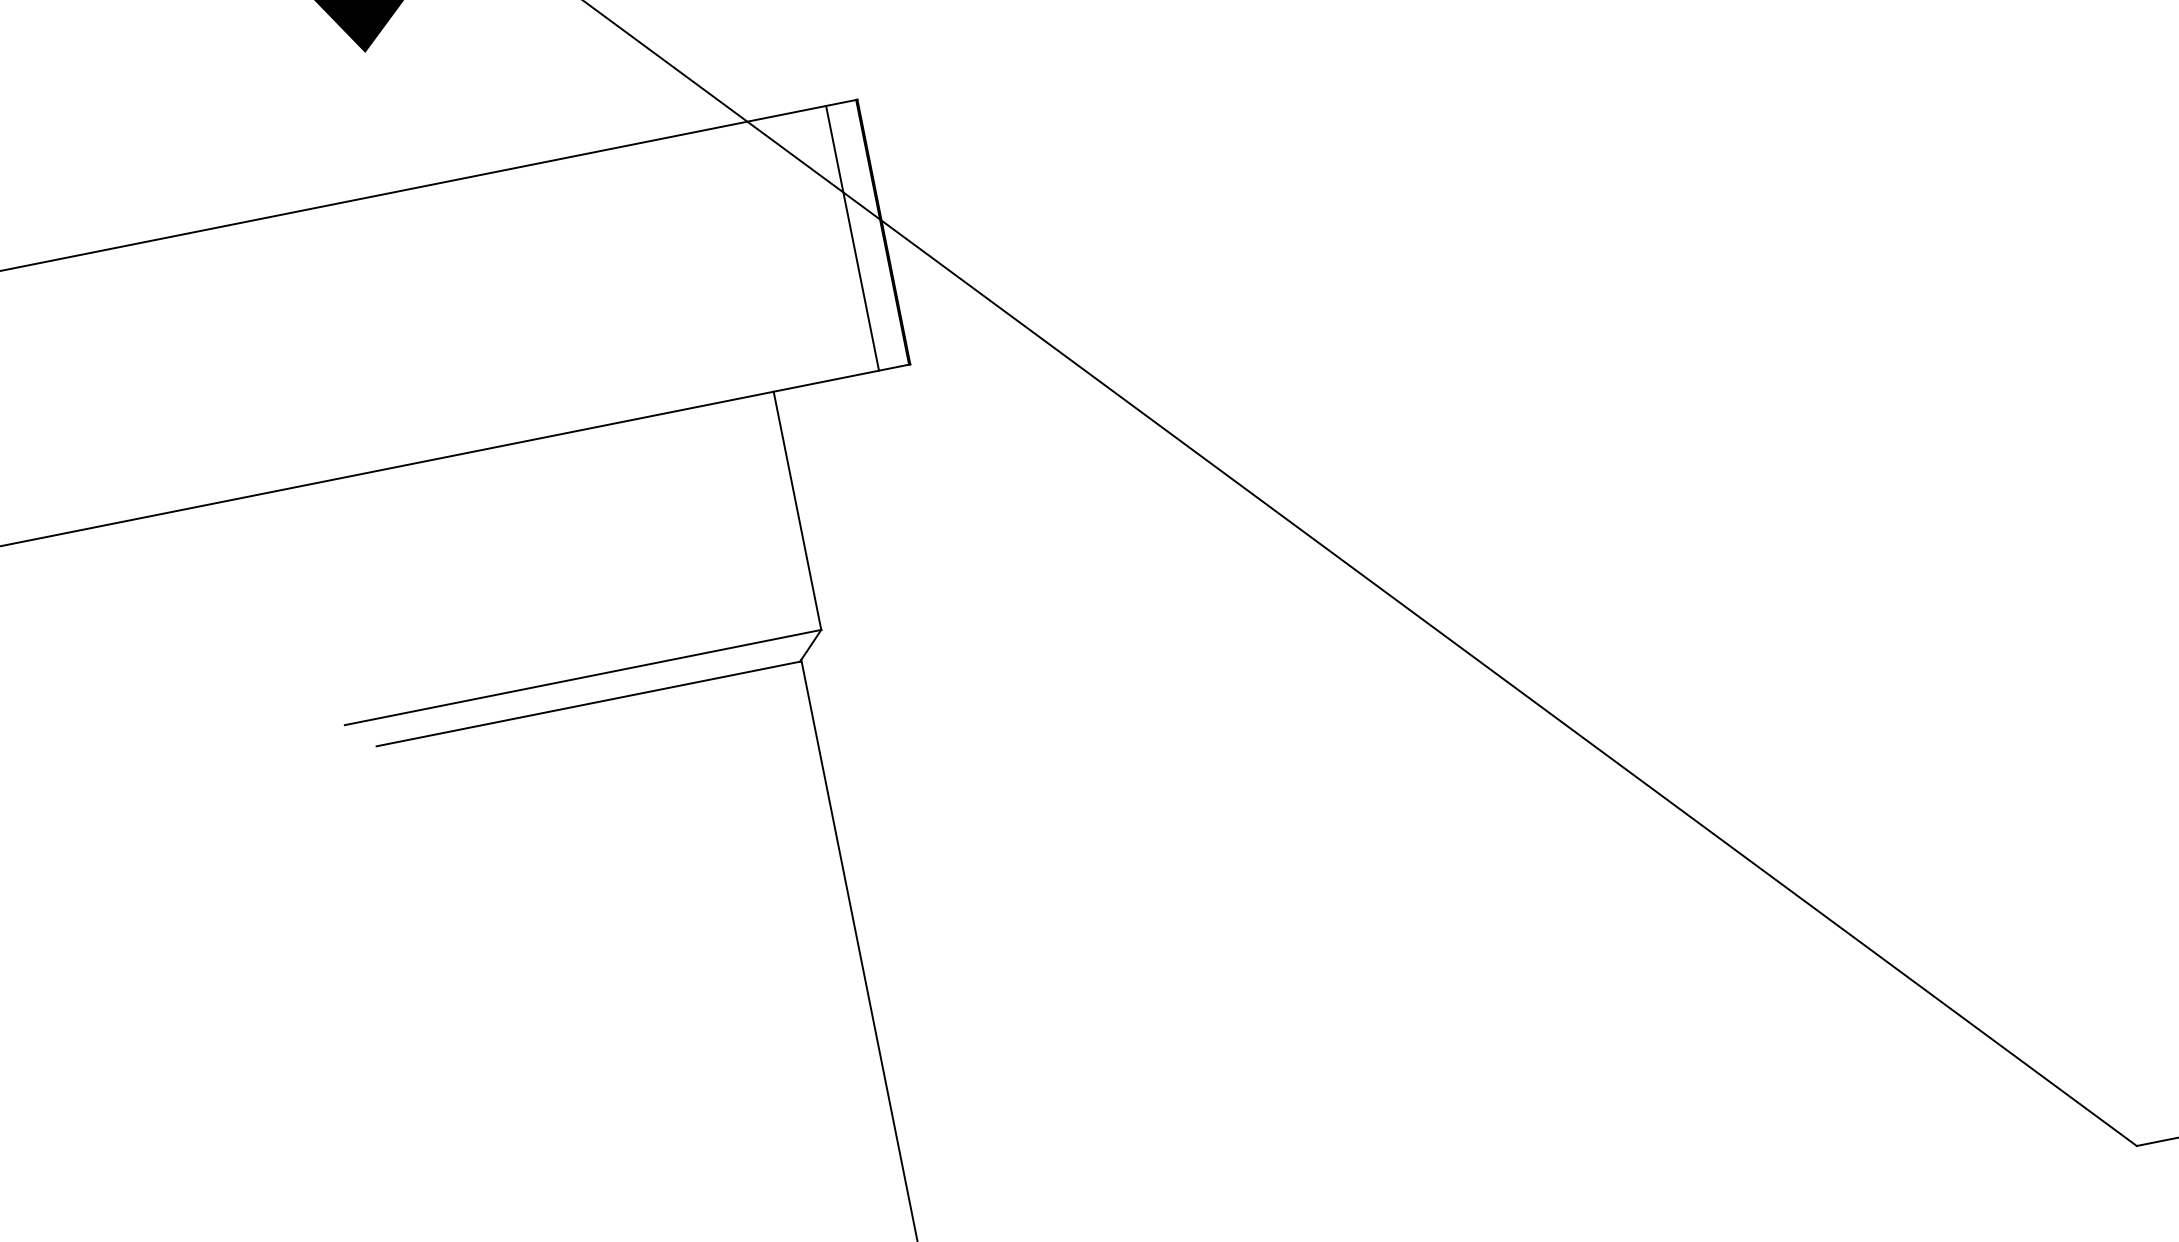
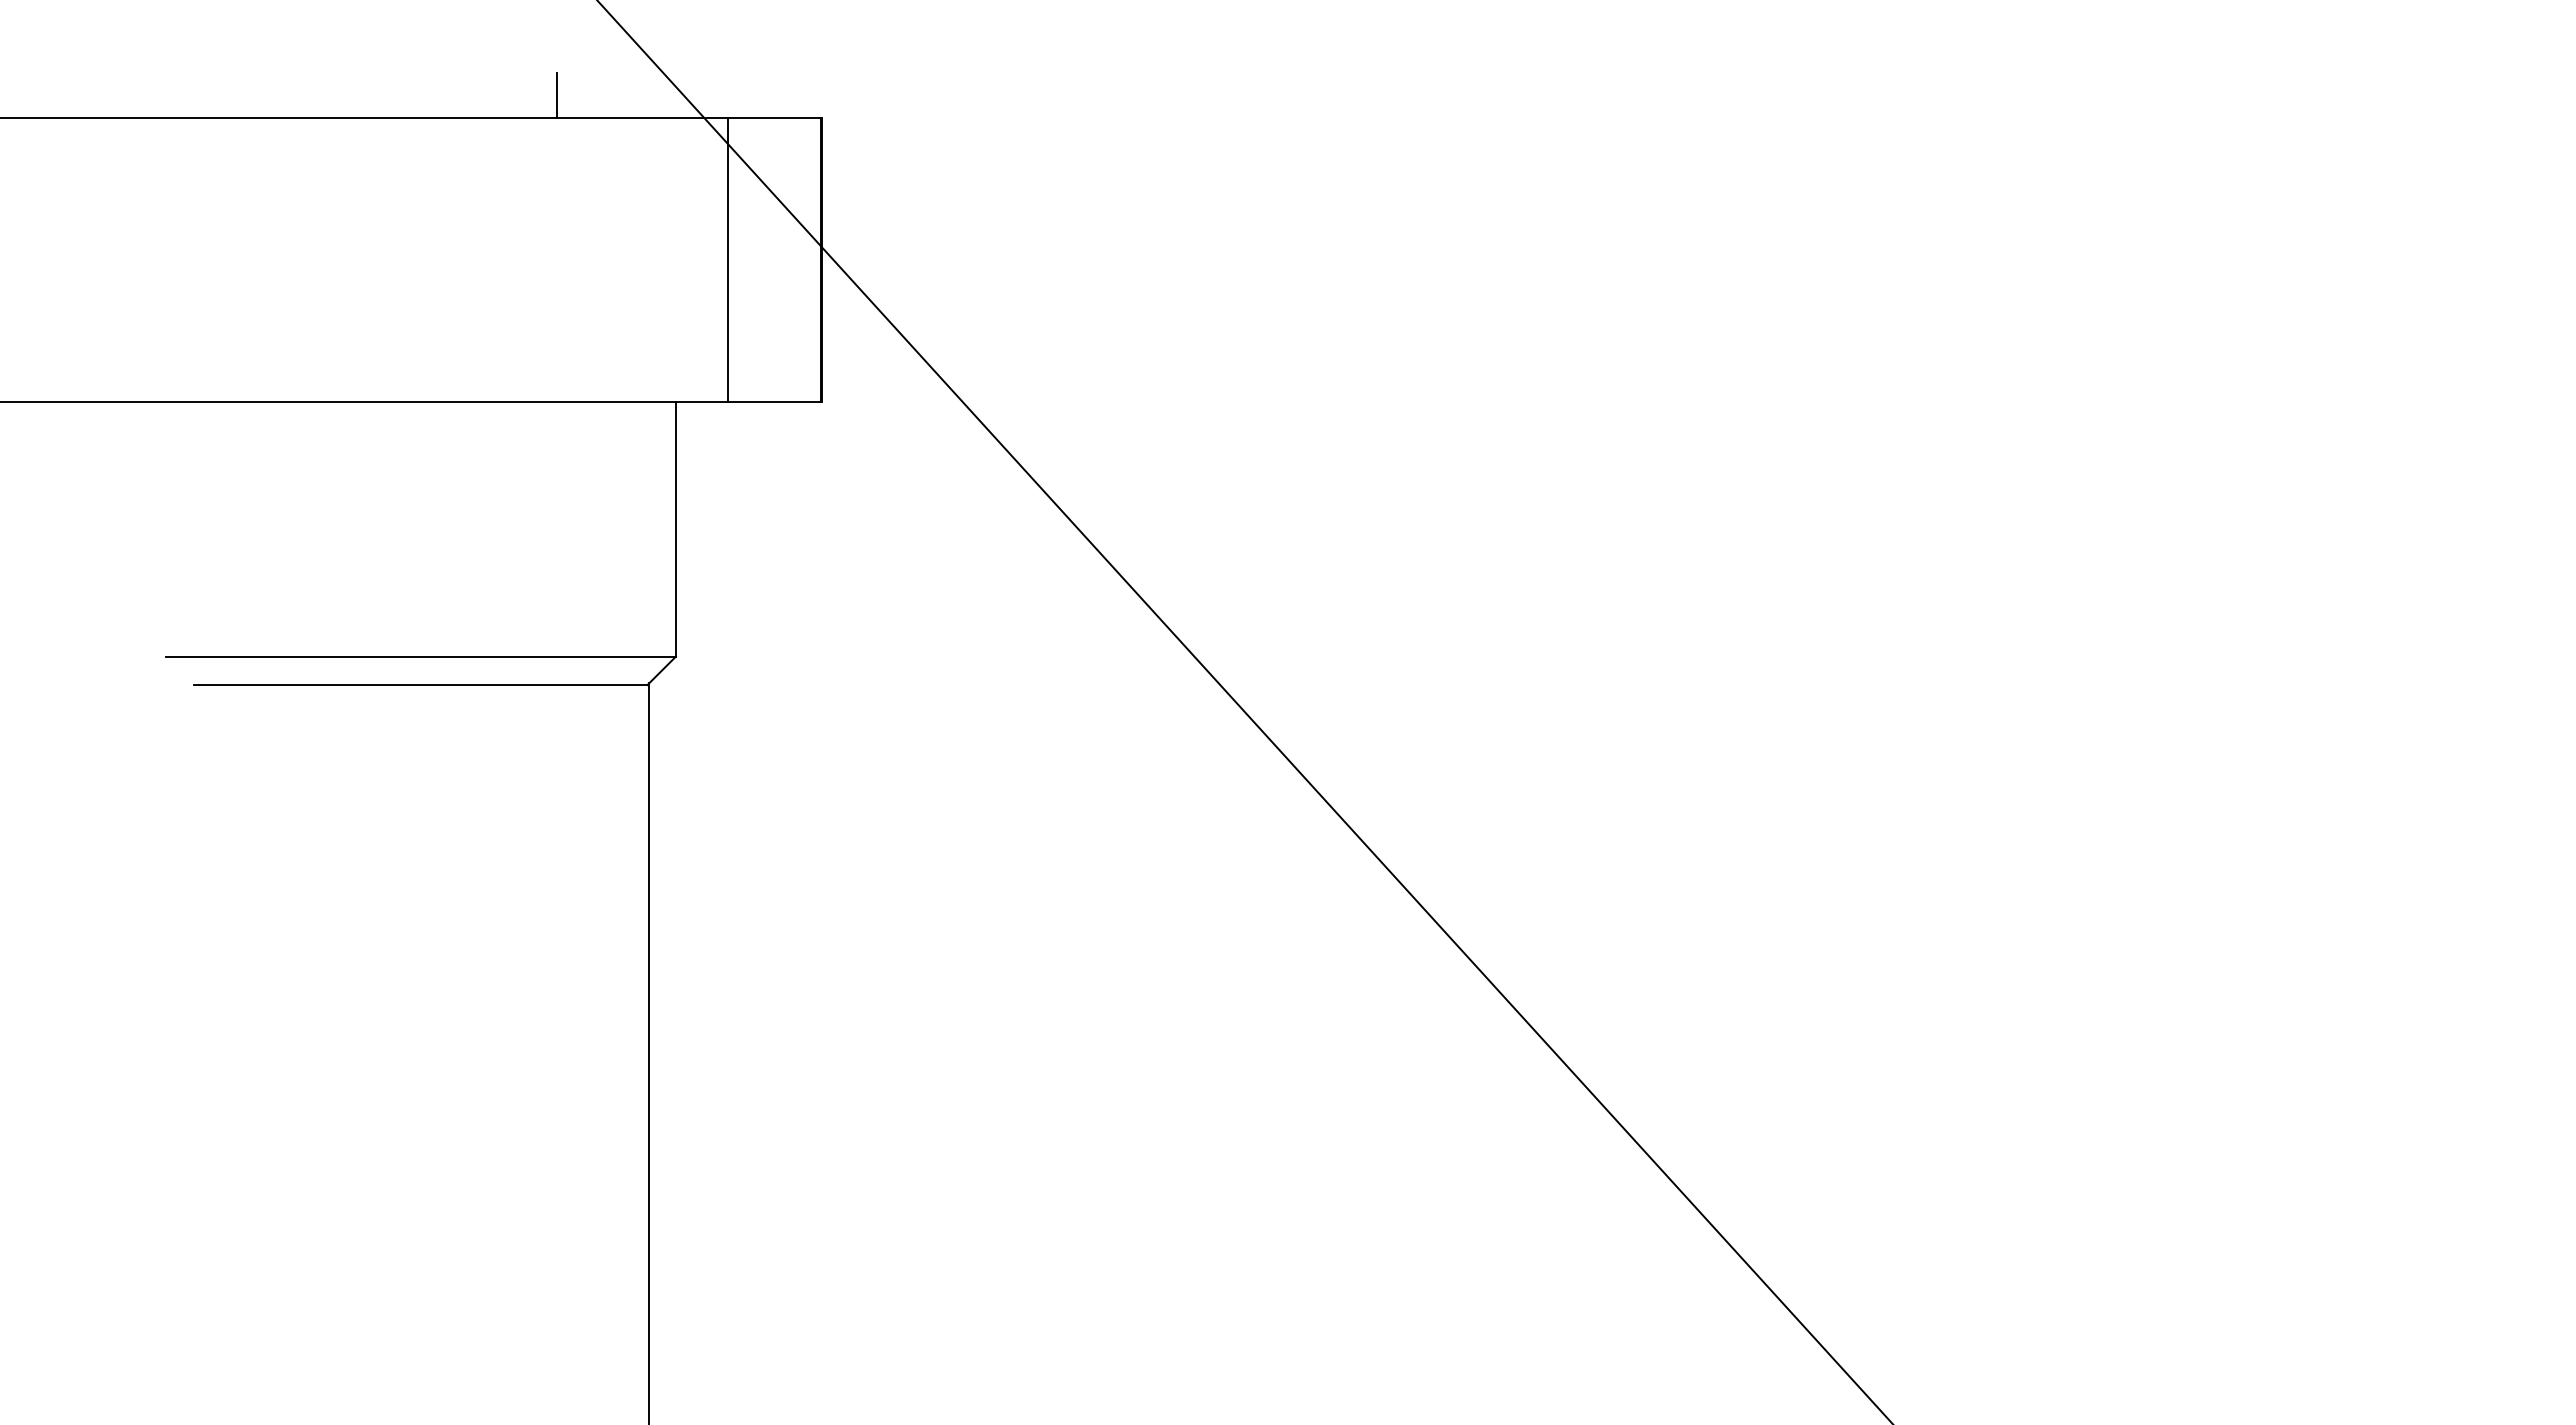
line: (605, 128) -> (556, 95), added
line: (852, 237) -> (727, 259), moved

